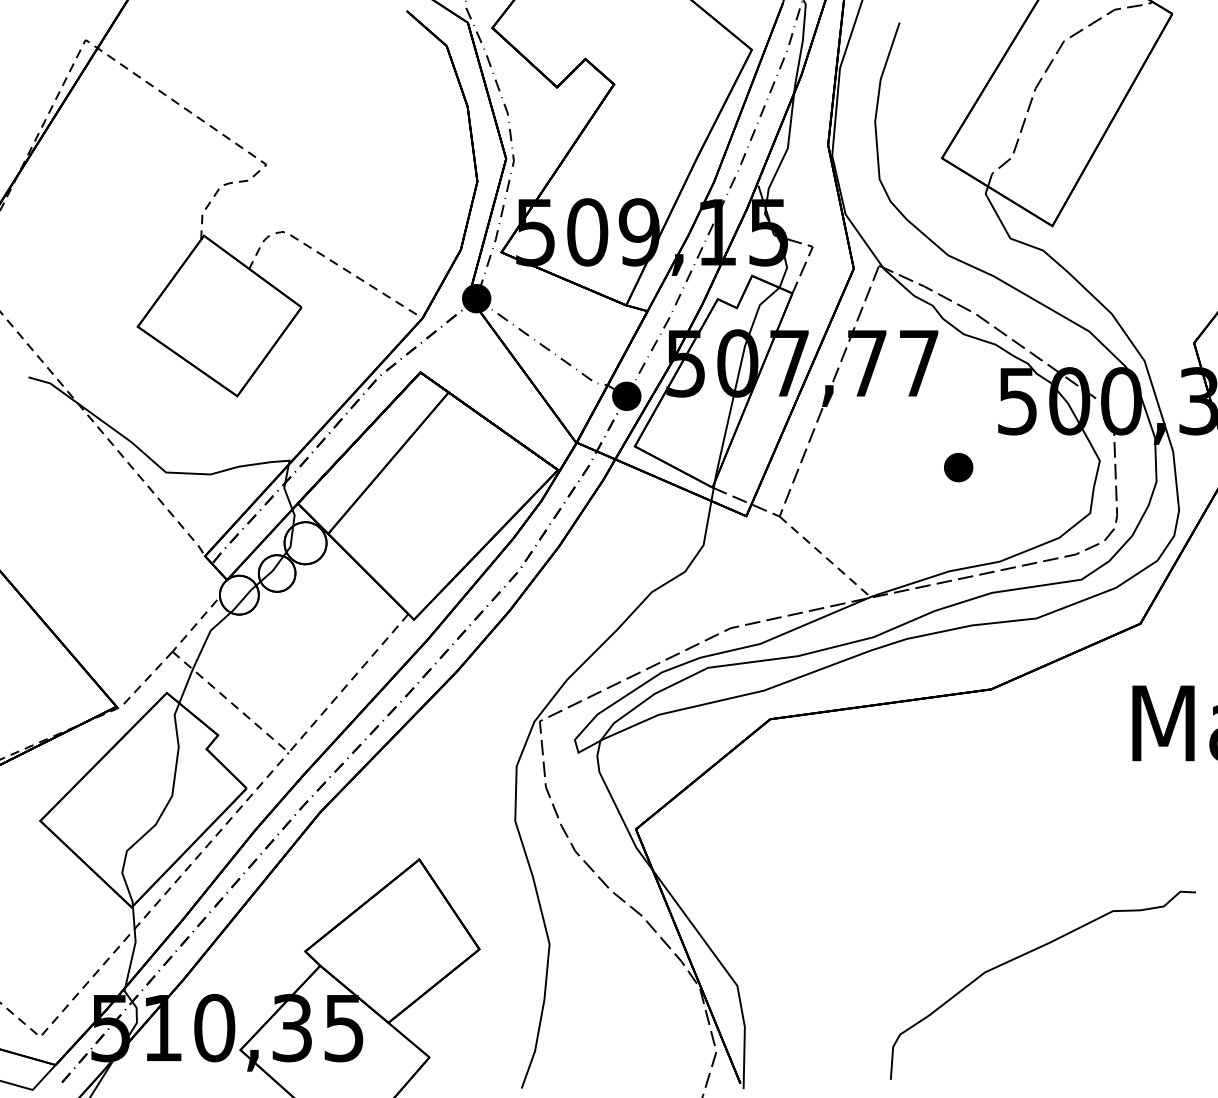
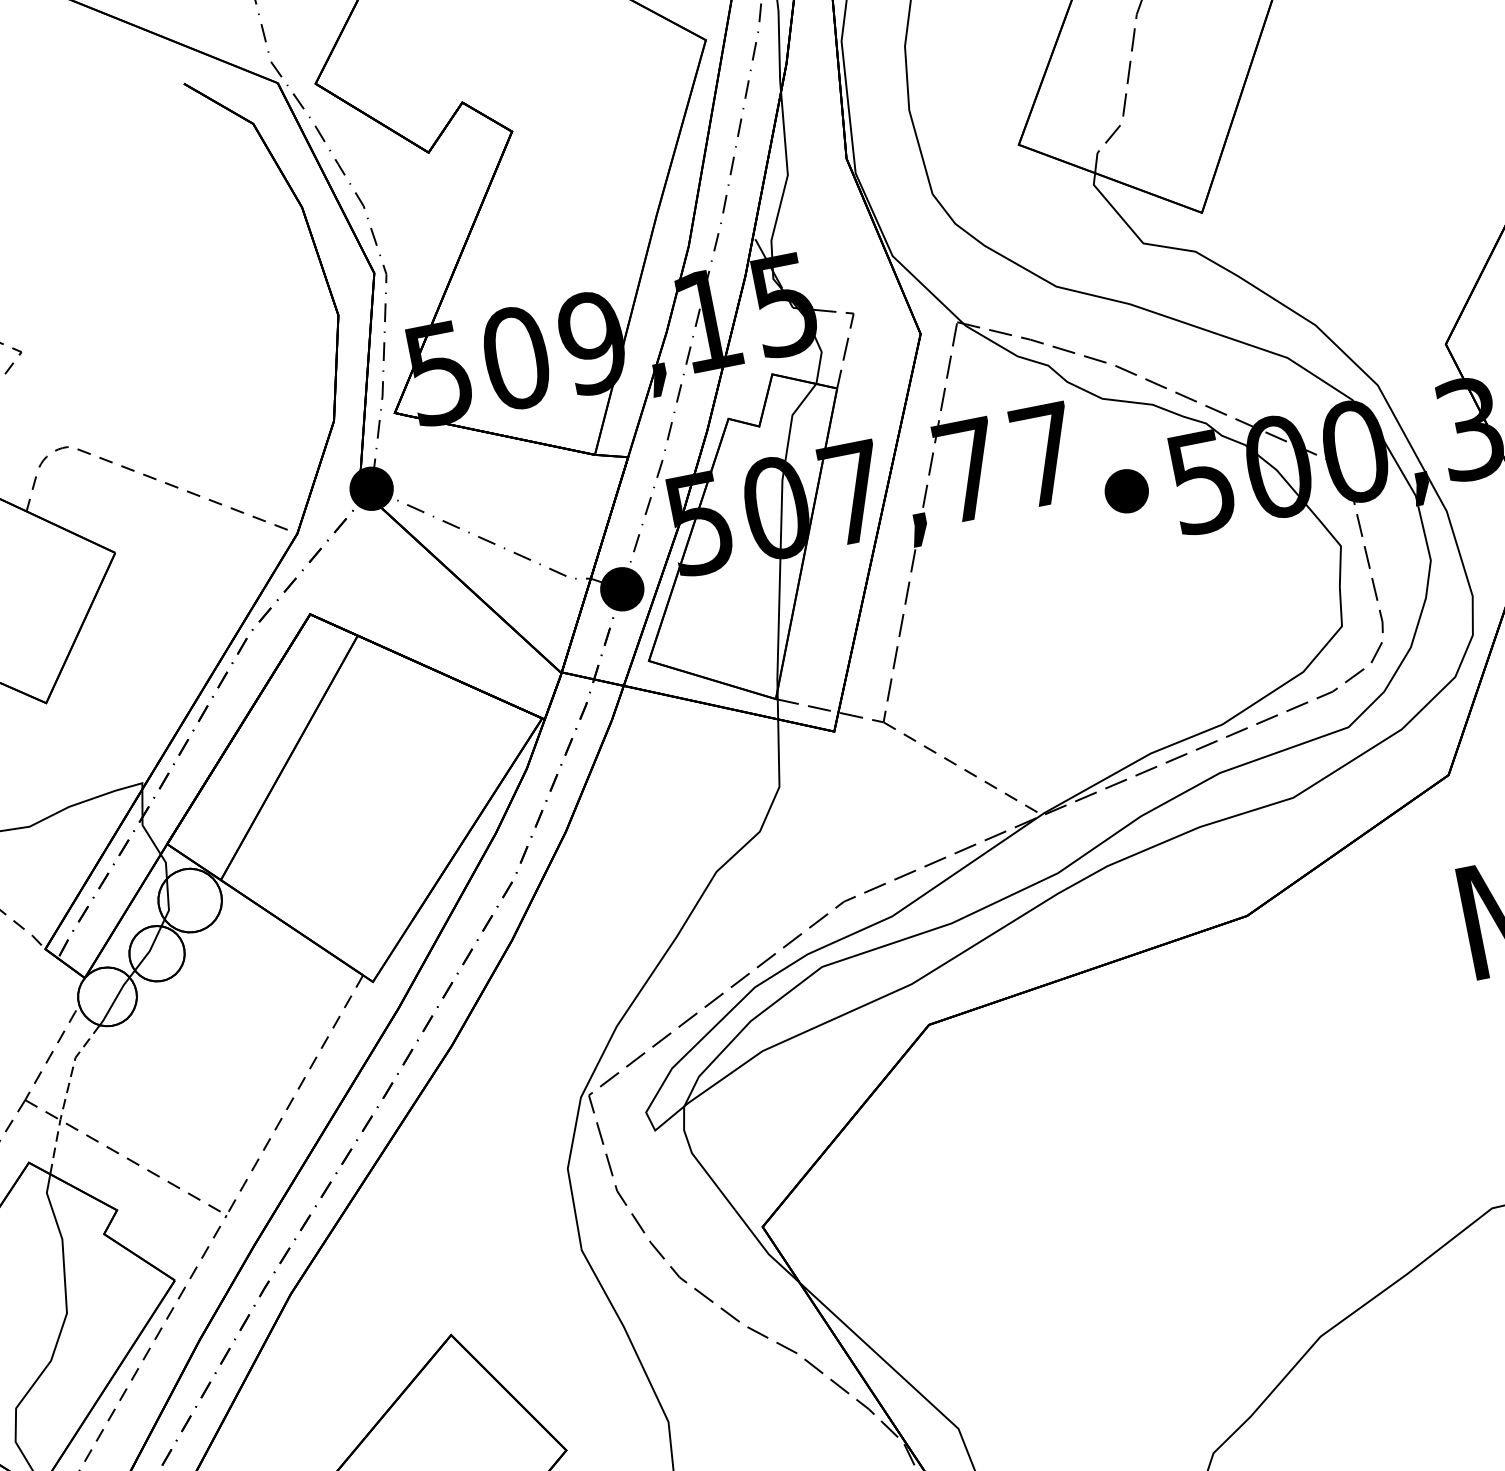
part: (958, 467) -> (1126, 491), moved
line: (199, 654) -> (65, 1096), solid -> dashed

